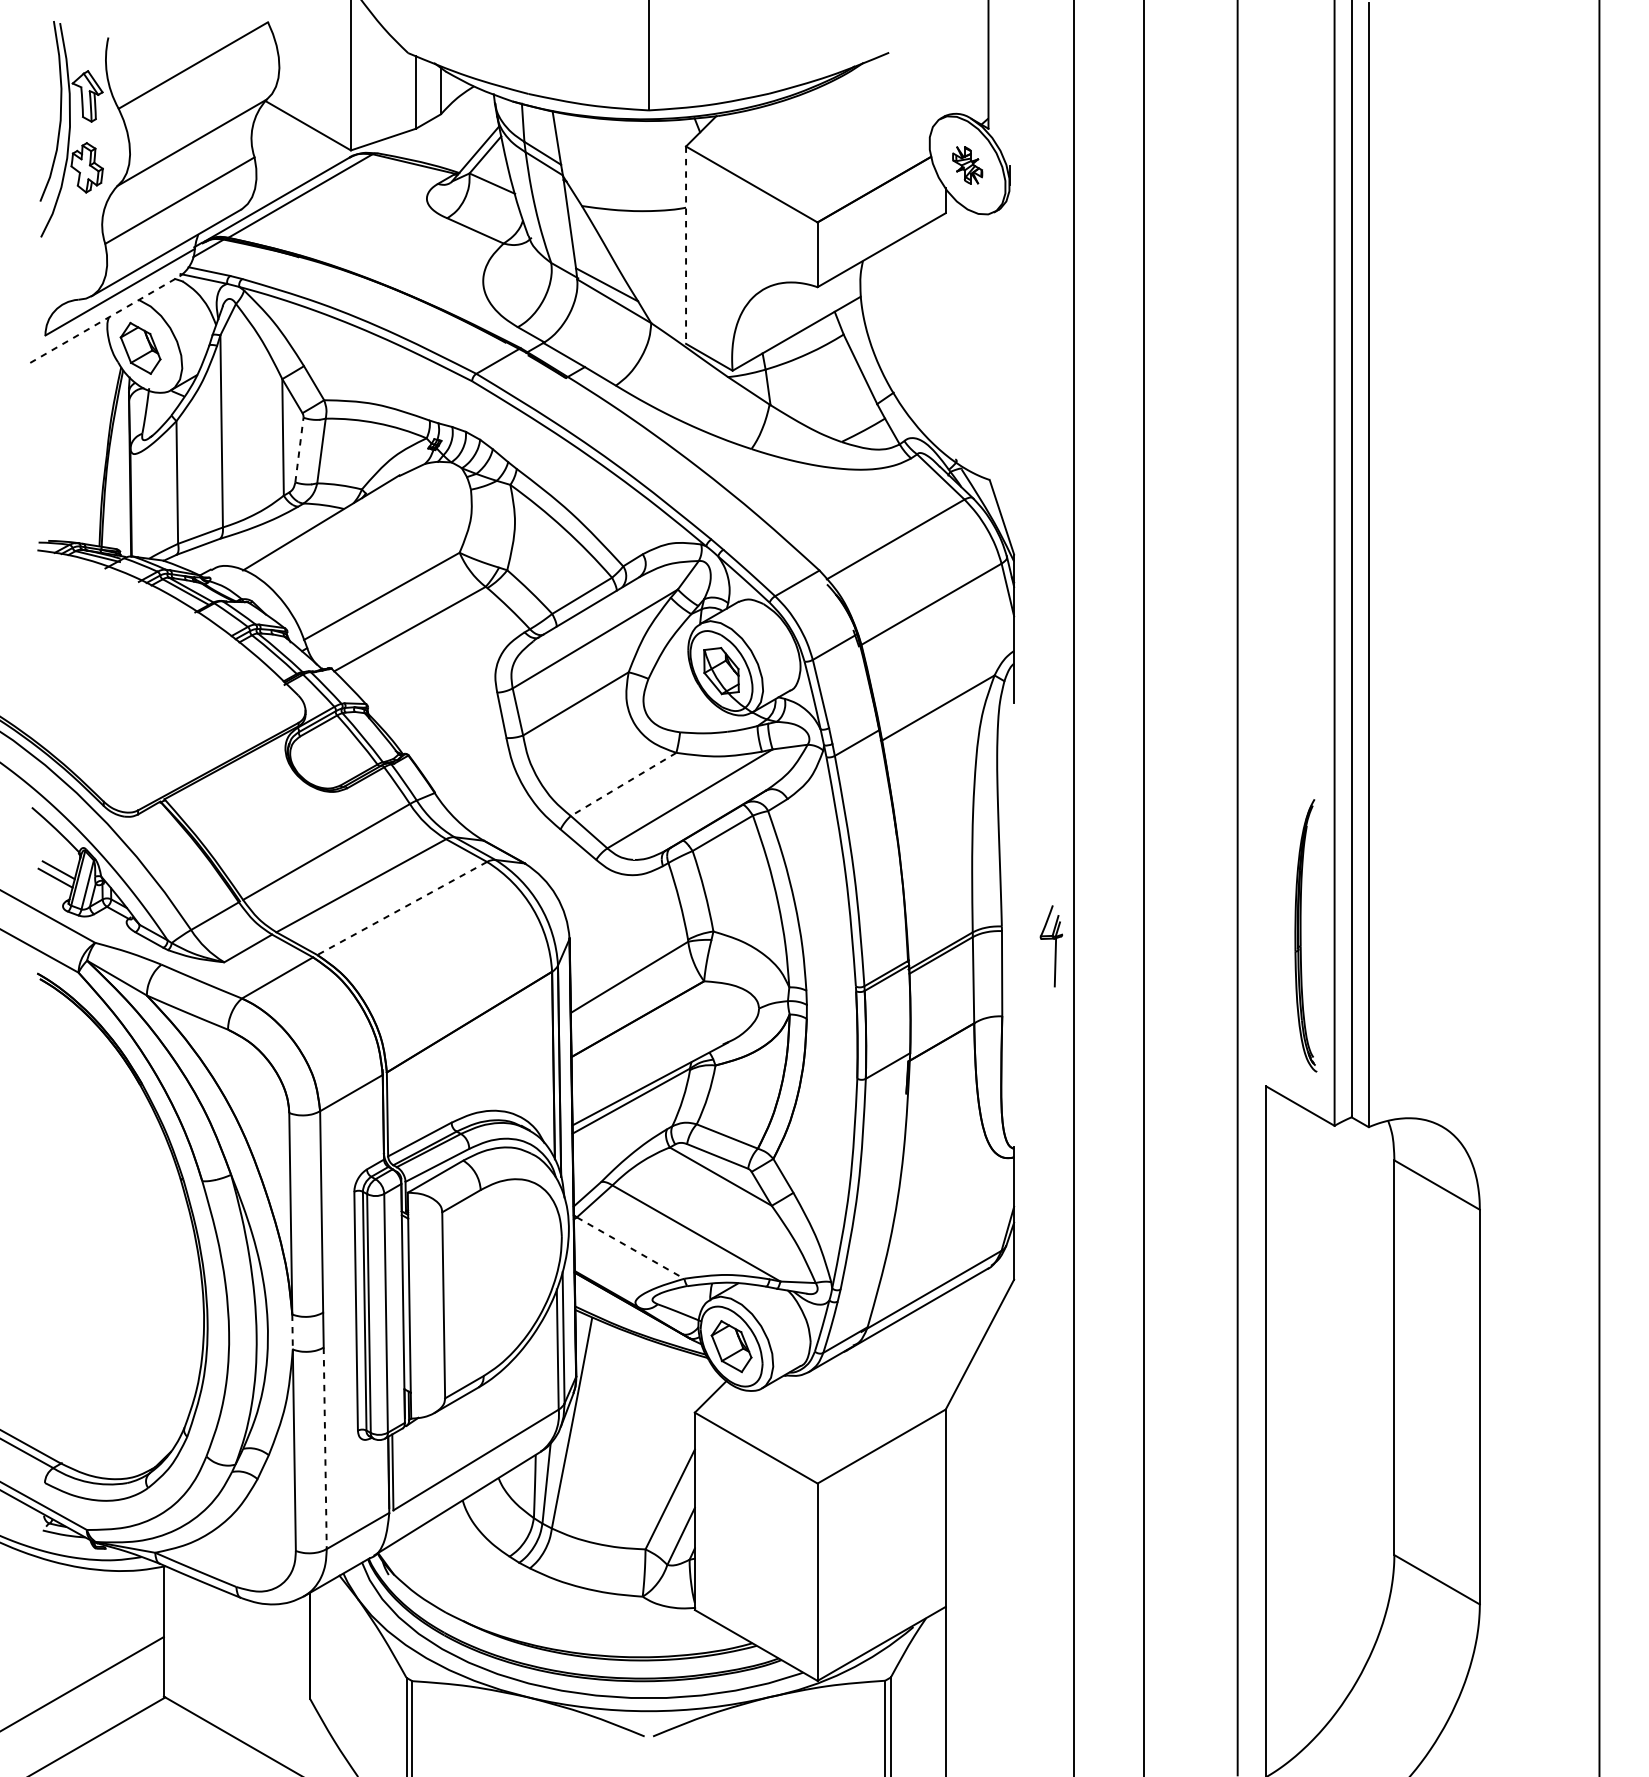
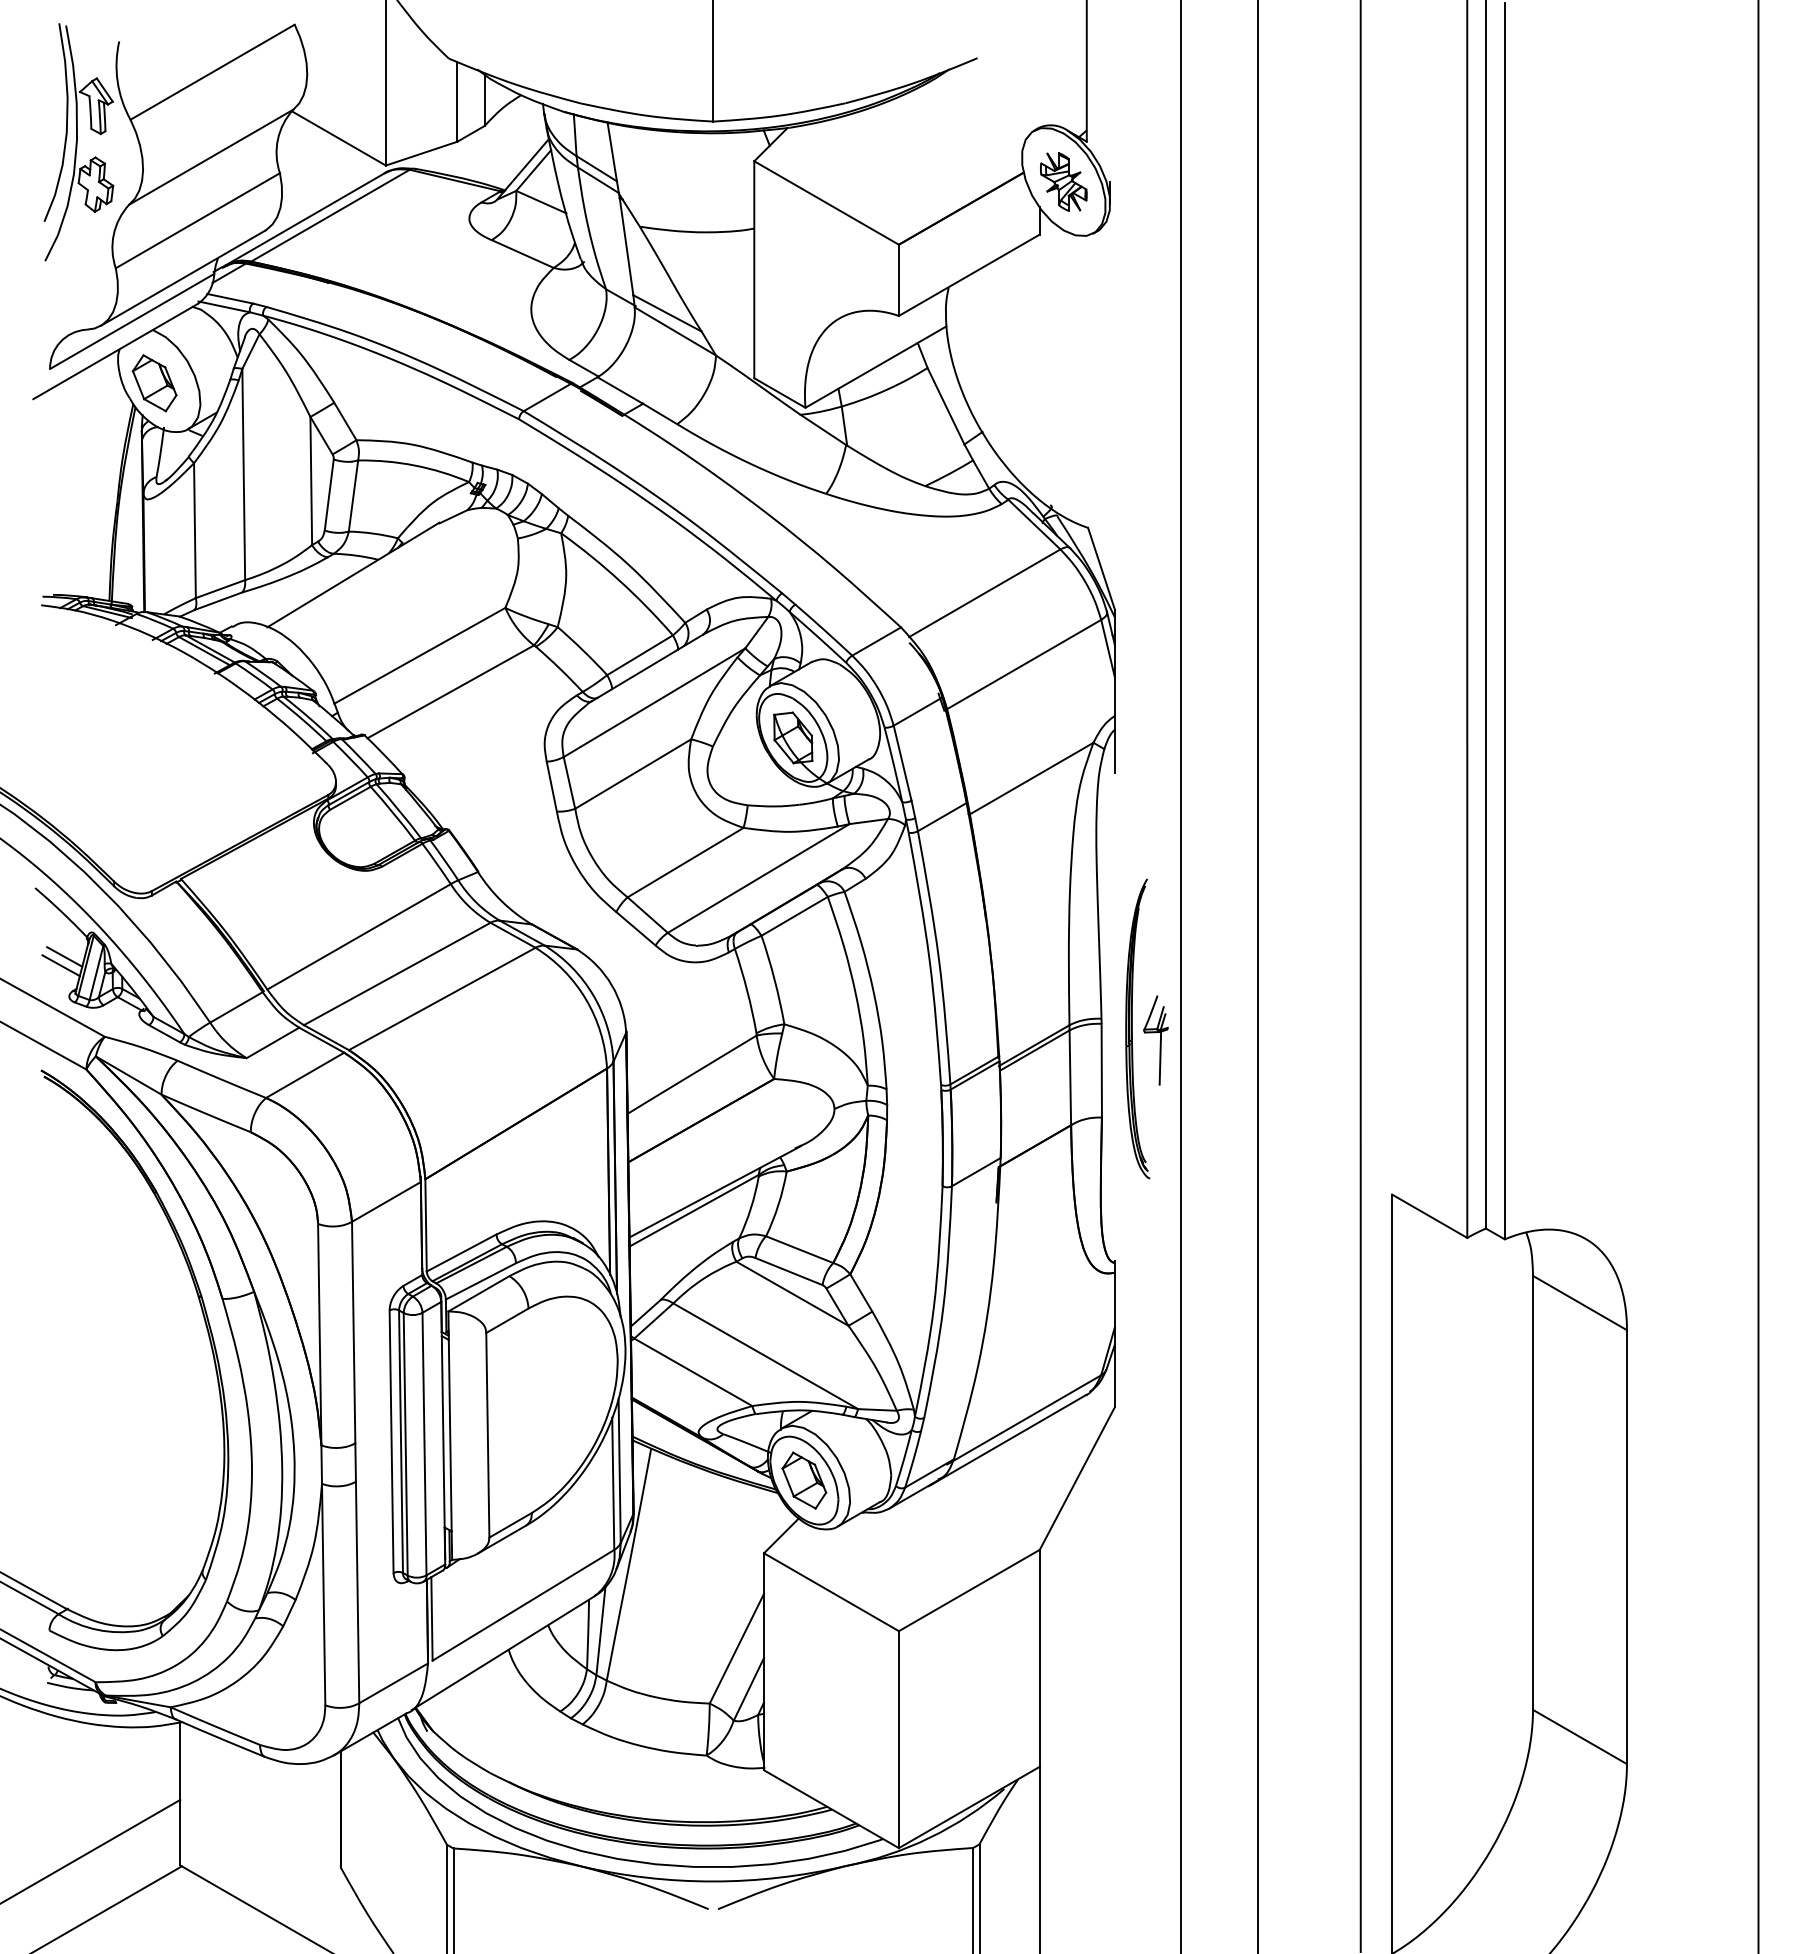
part: (967, 164) -> (1063, 181), size x1.43
line: (686, 245) -> (754, 270), dashed -> solid
line: (105, 319) -> (115, 351), dashed -> solid
line: (299, 450) -> (329, 495), dashed -> solid
line: (623, 784) -> (685, 862), dashed -> solid
line: (401, 908) -> (441, 999), dashed -> solid
part: (1305, 935) -> (1137, 1028), moved
line: (630, 1248) -> (693, 1372), dashed -> solid
line: (292, 1332) -> (321, 1465), dashed -> solid
line: (325, 1448) -> (357, 1592), dashed -> solid

